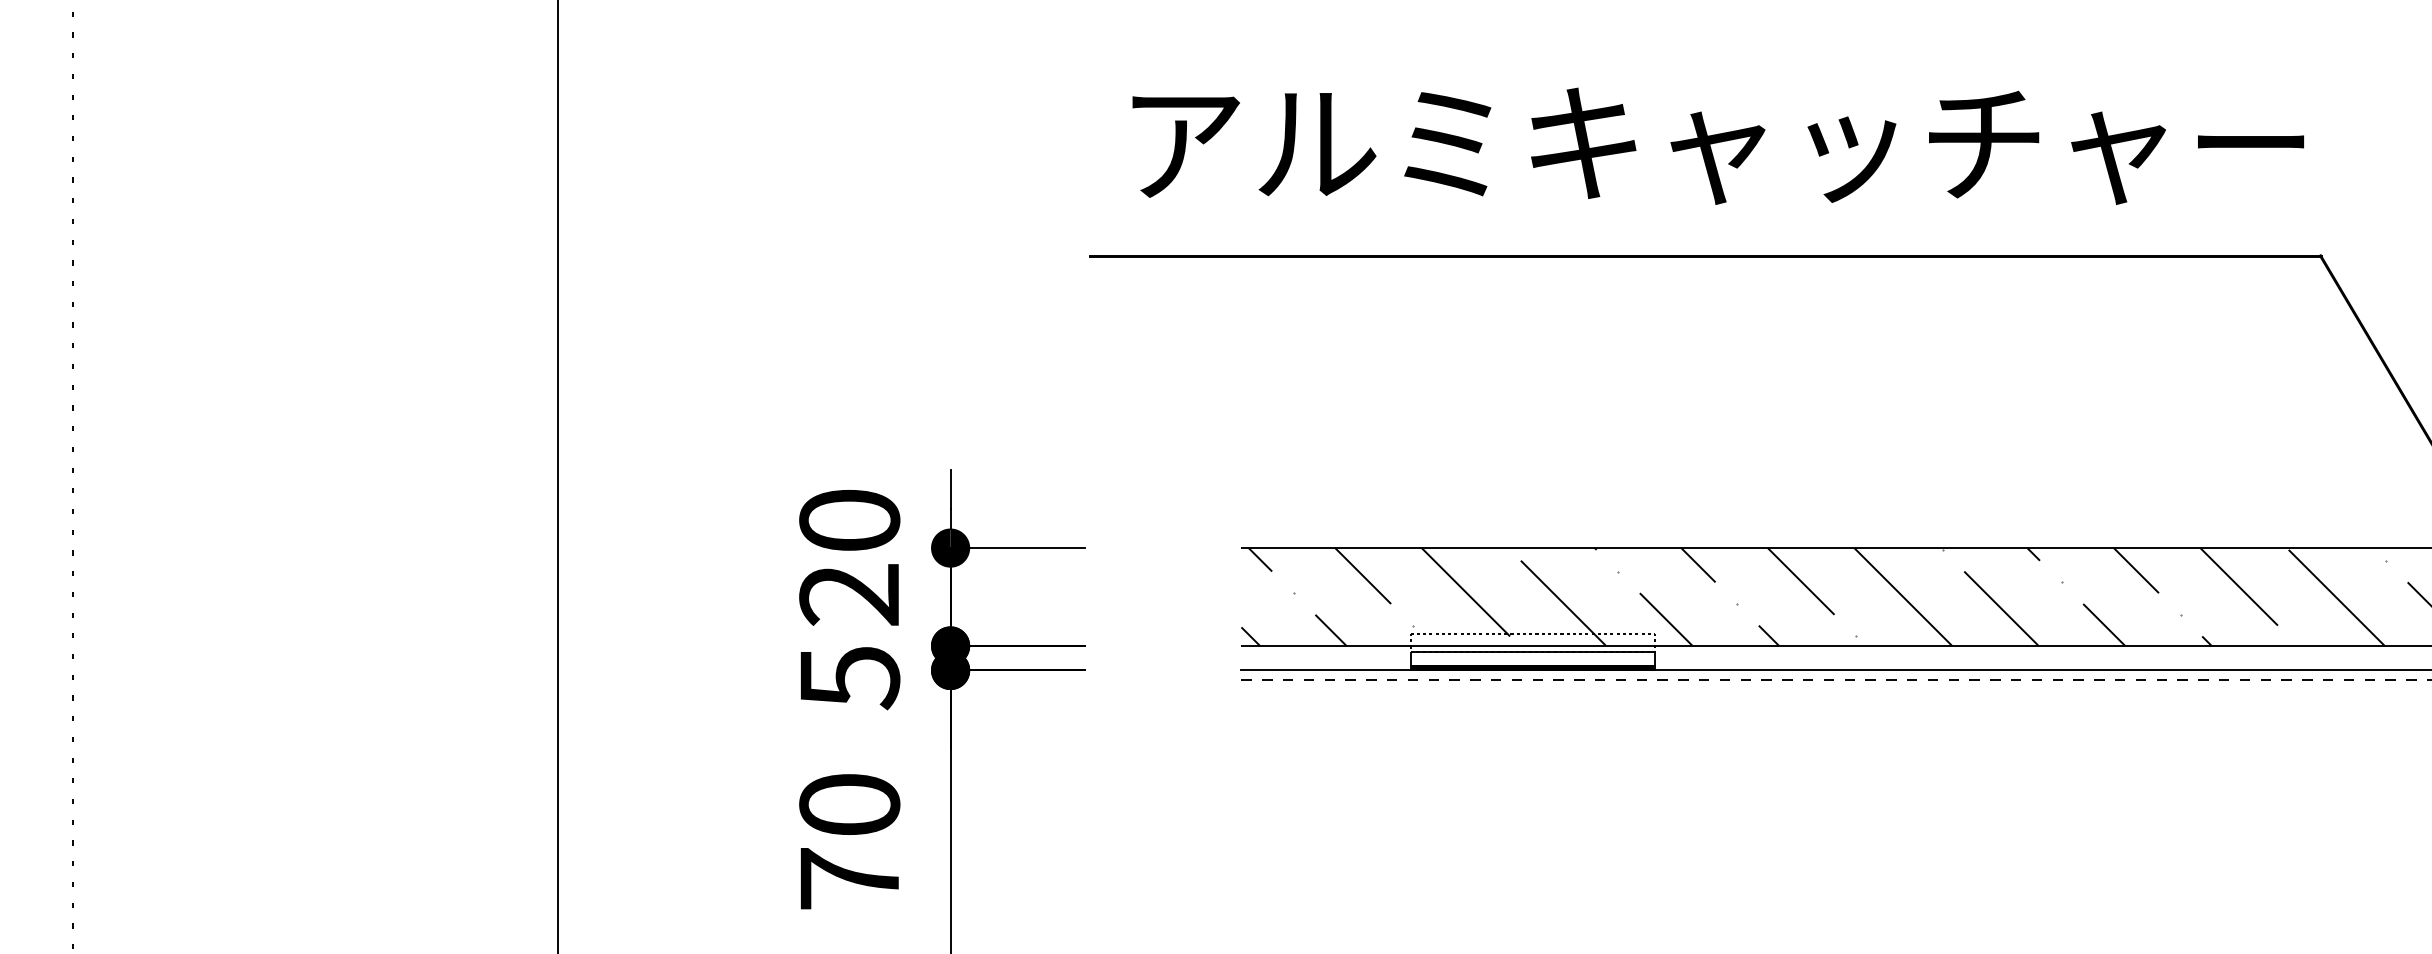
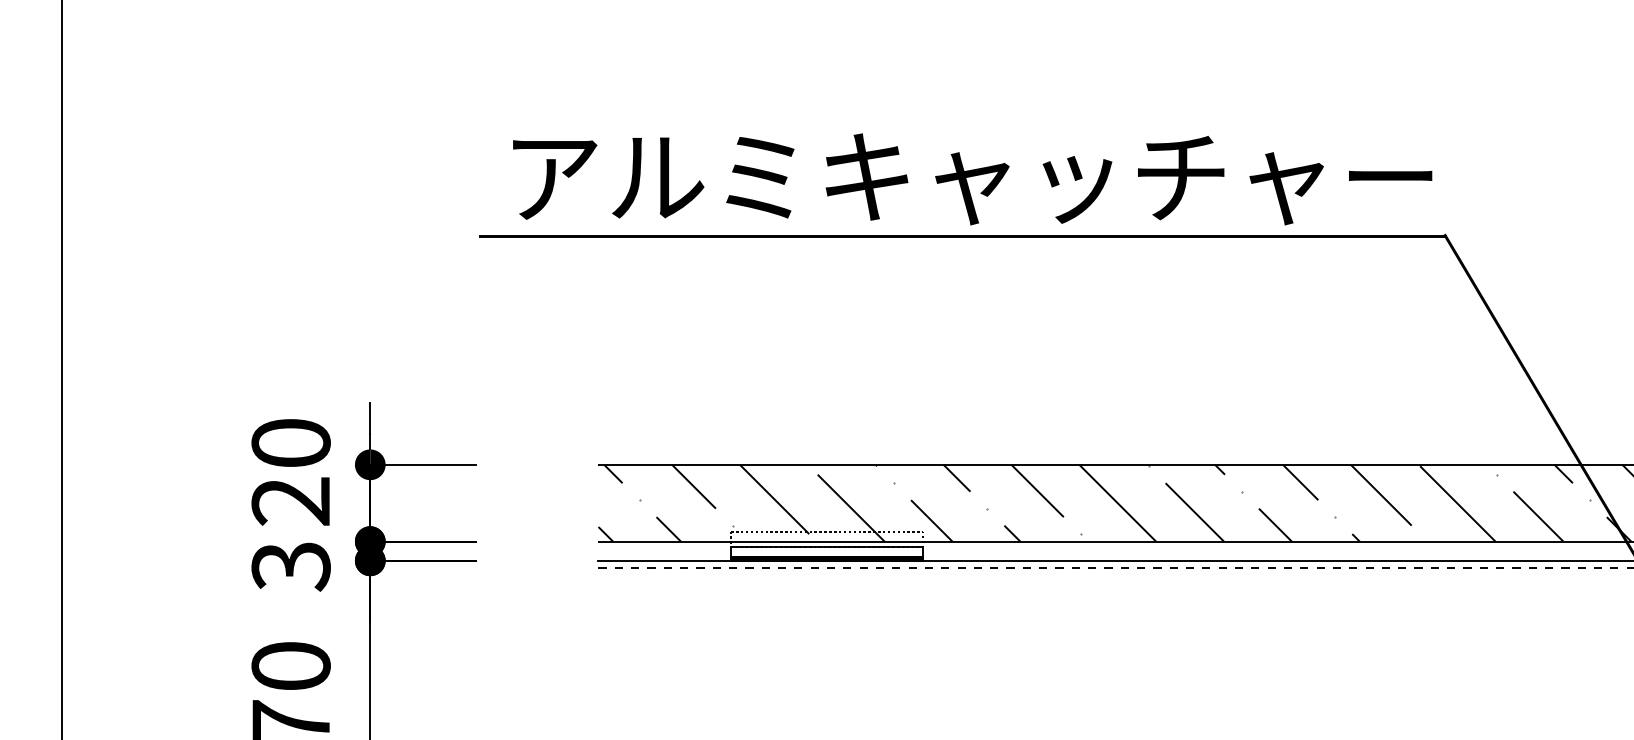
text: (1717, 145) -> (972, 178), moved
text: (849, 678) -> (290, 567), 5 -> 3

